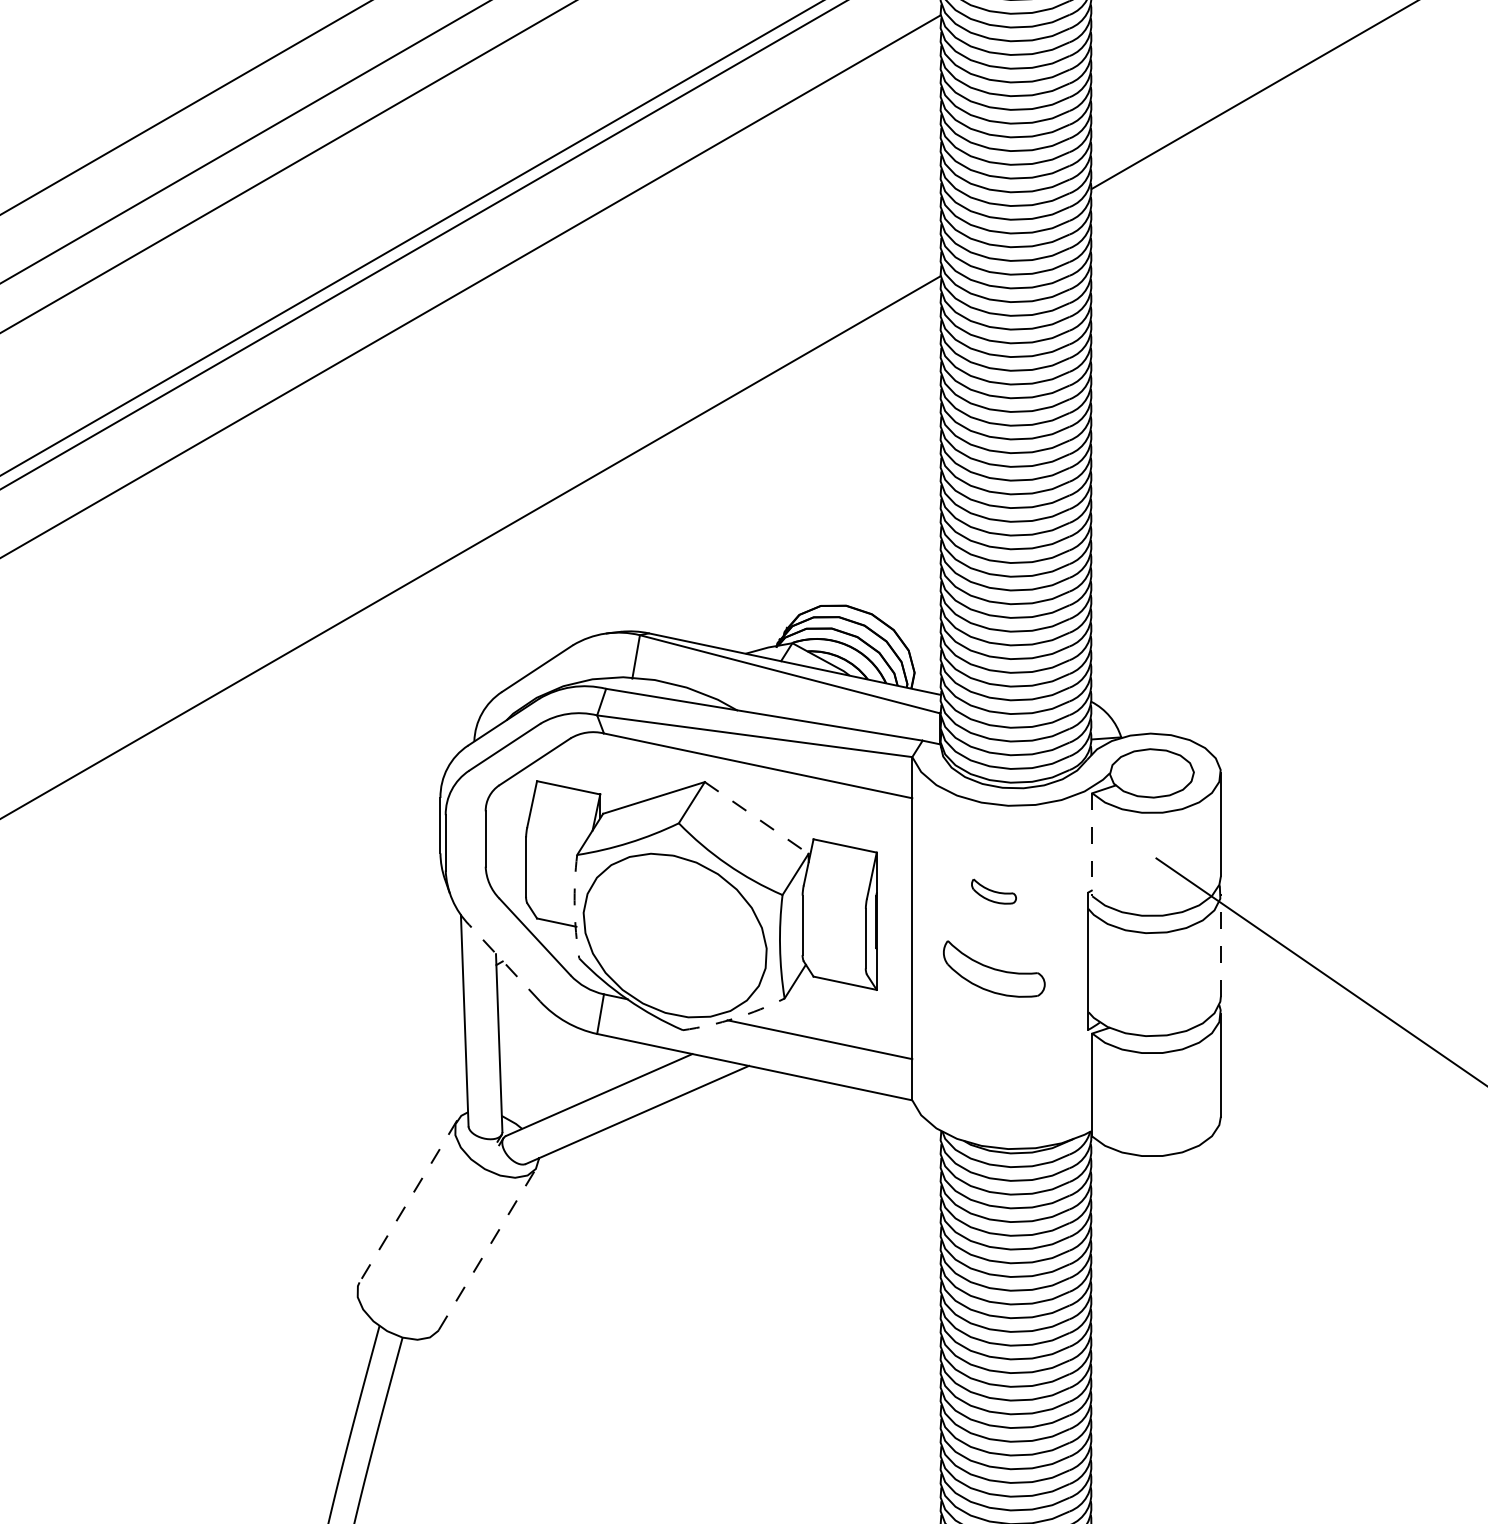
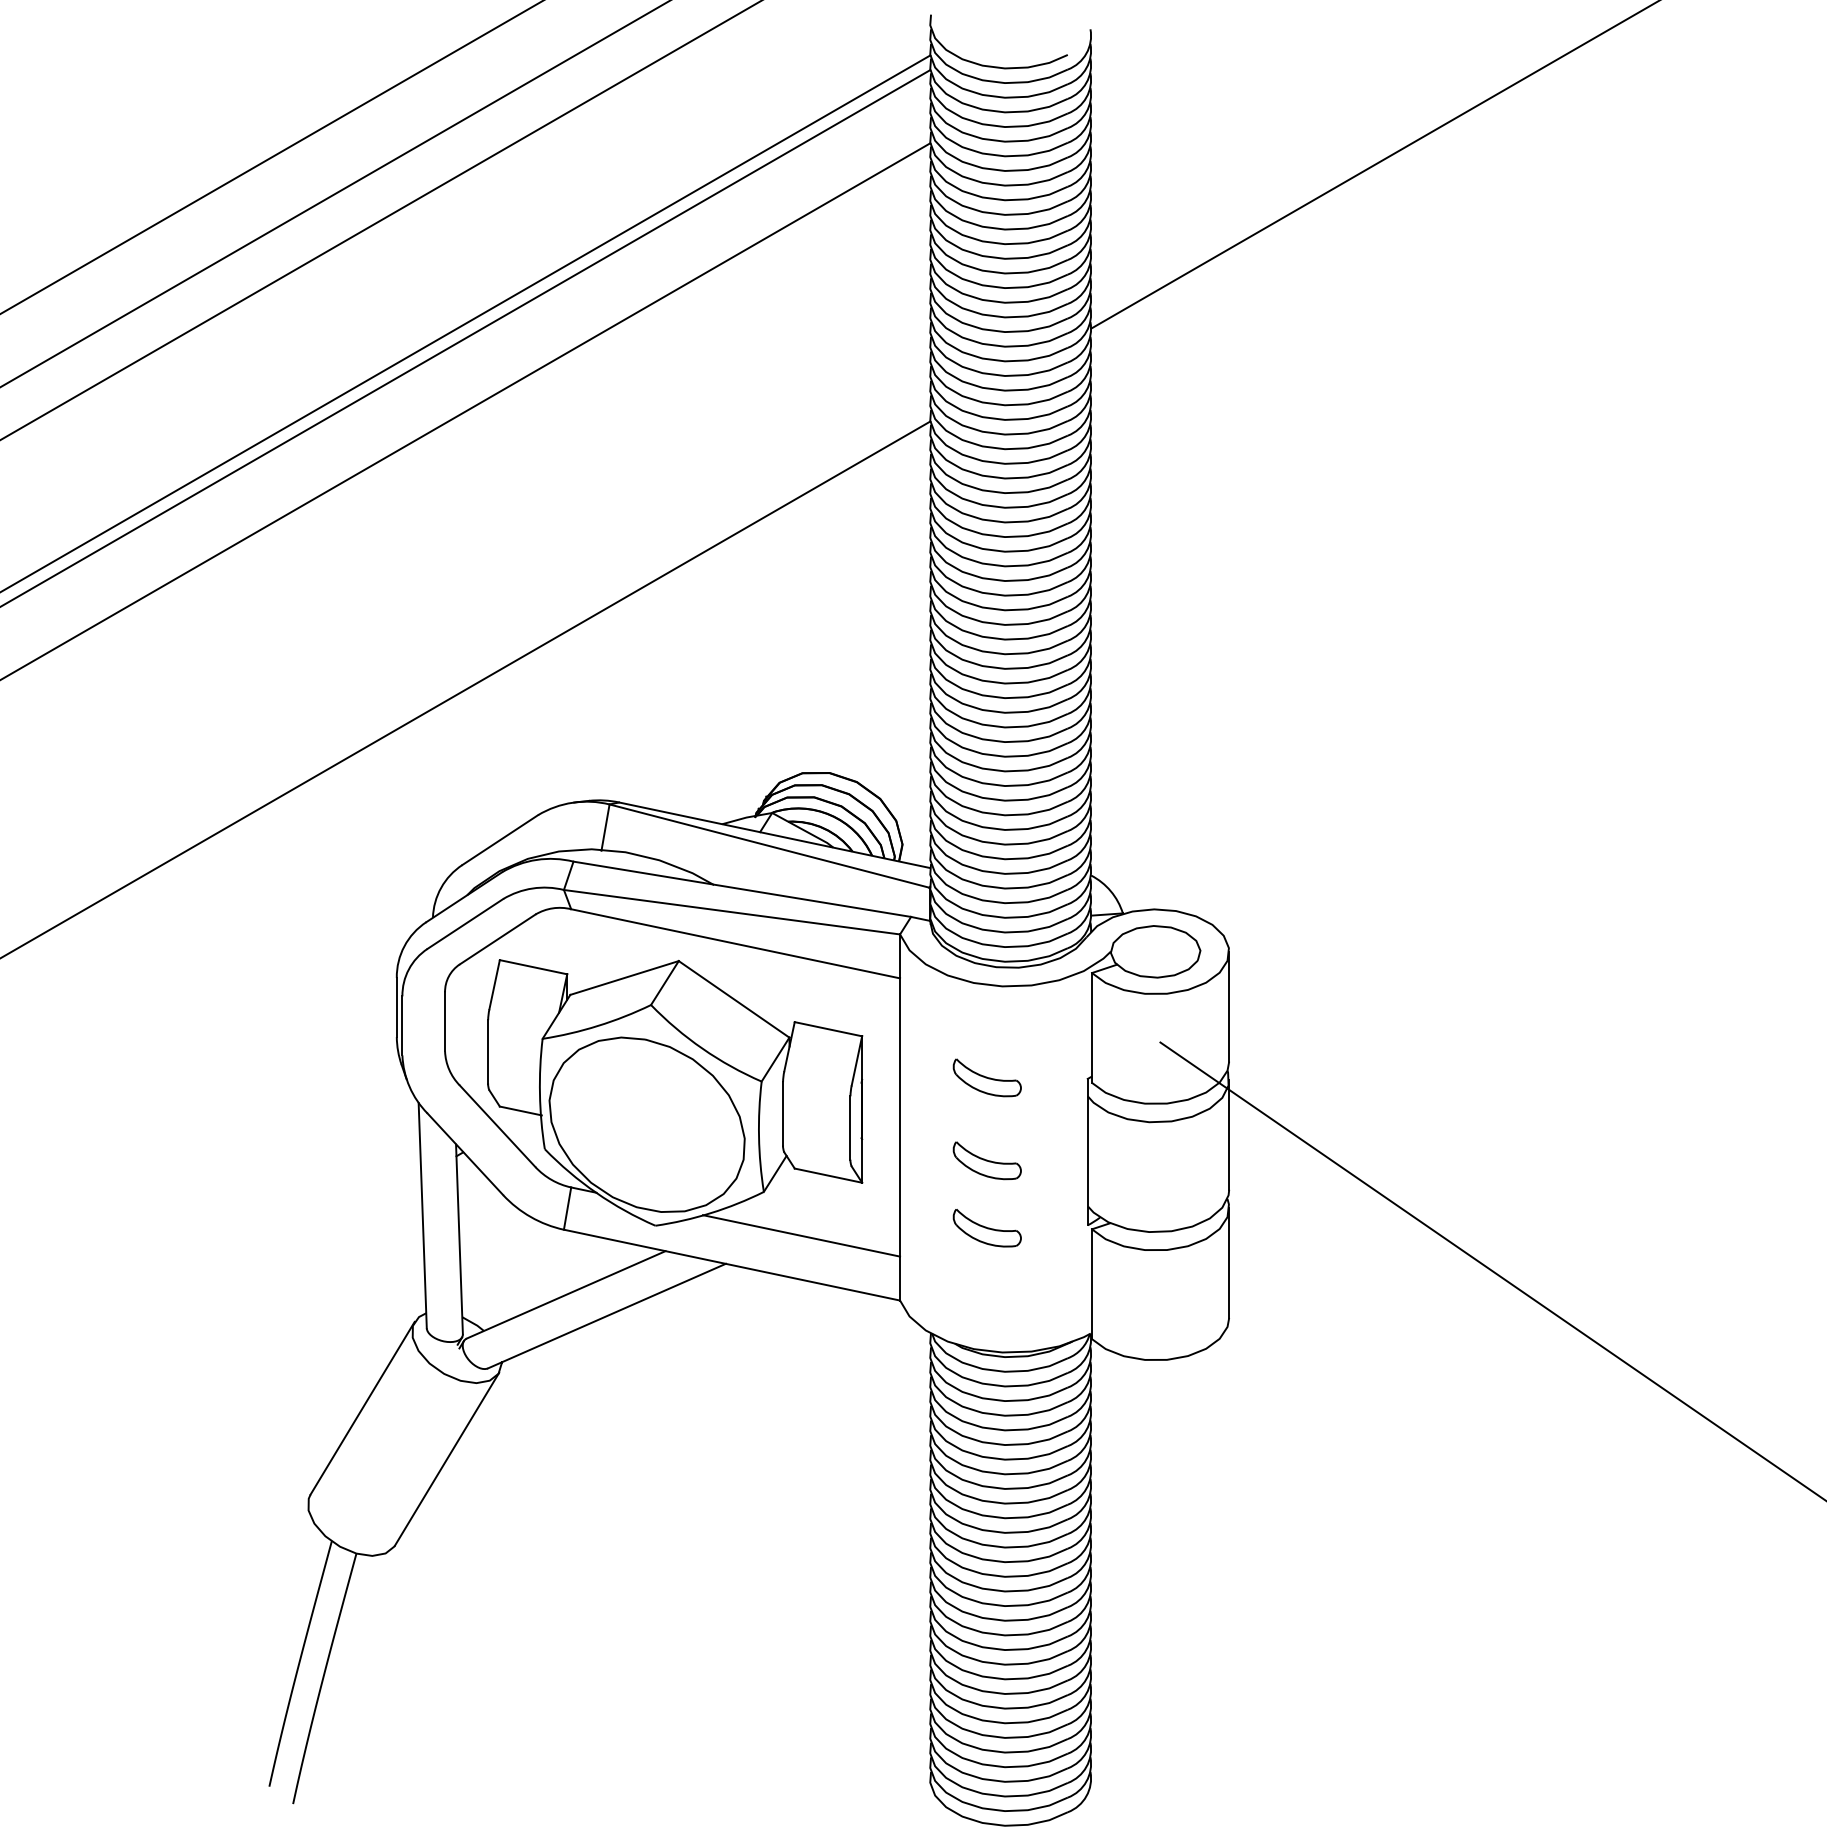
line: (757, 818) -> (734, 999), dashed -> solid
line: (1091, 844) -> (1091, 1027), dashed -> solid
part: (993, 891) -> (986, 1077), size x1.43
arc: (574, 907) -> (539, 1094), dashed -> solid
line: (1221, 944) -> (1229, 1134), dashed -> solid
line: (504, 963) -> (465, 1154), dashed -> solid
part: (993, 969) -> (986, 1160), size x0.62
arc: (735, 1018) -> (711, 1213), dashed -> solid
part: (993, 1032) -> (986, 1228), added
line: (408, 1201) -> (362, 1408), dashed -> solid
line: (487, 1249) -> (447, 1459), dashed -> solid

